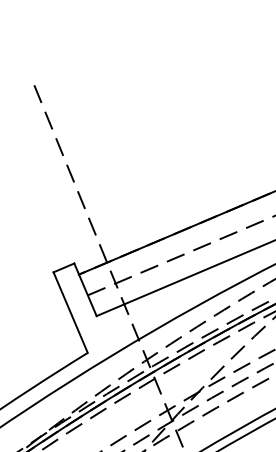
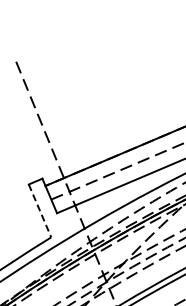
line: (71, 311) -> (40, 210), solid -> dashed

